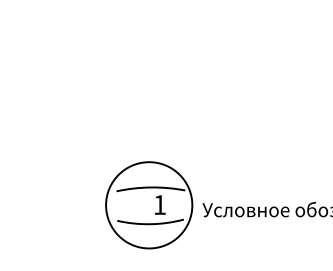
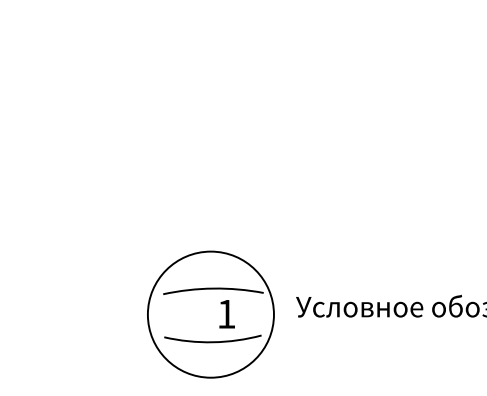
part: (149, 205) -> (211, 314), moved

